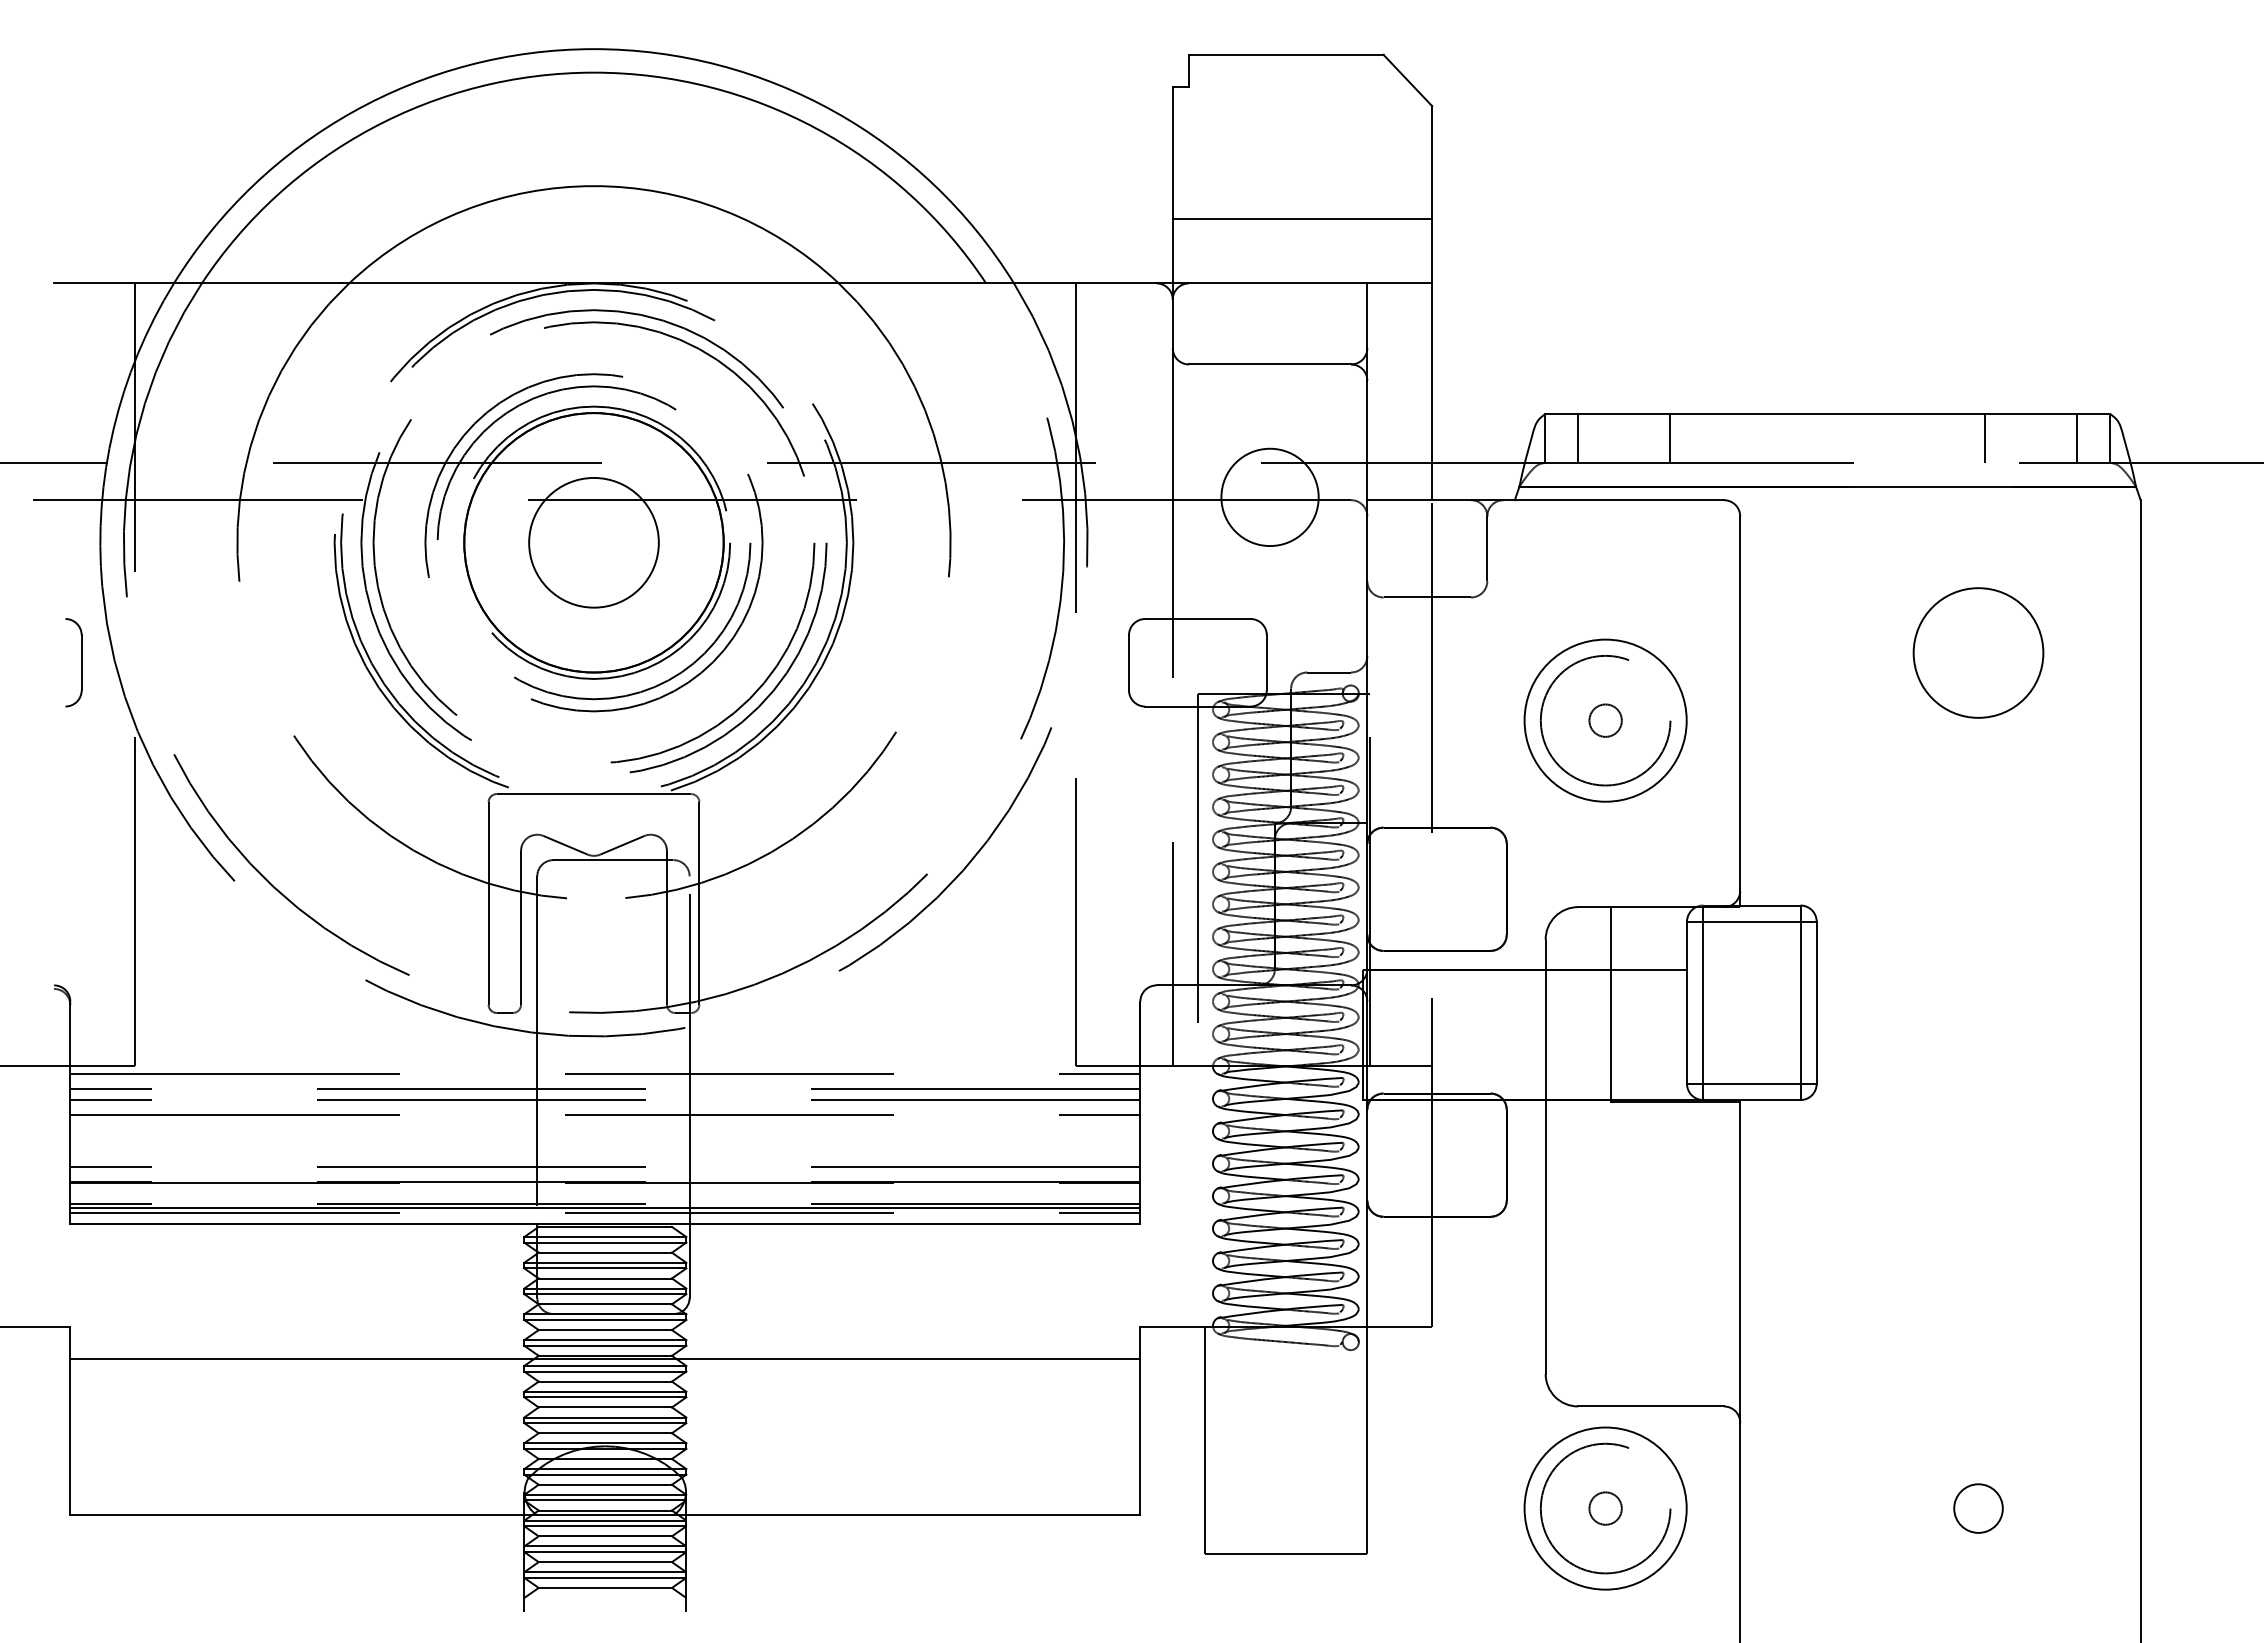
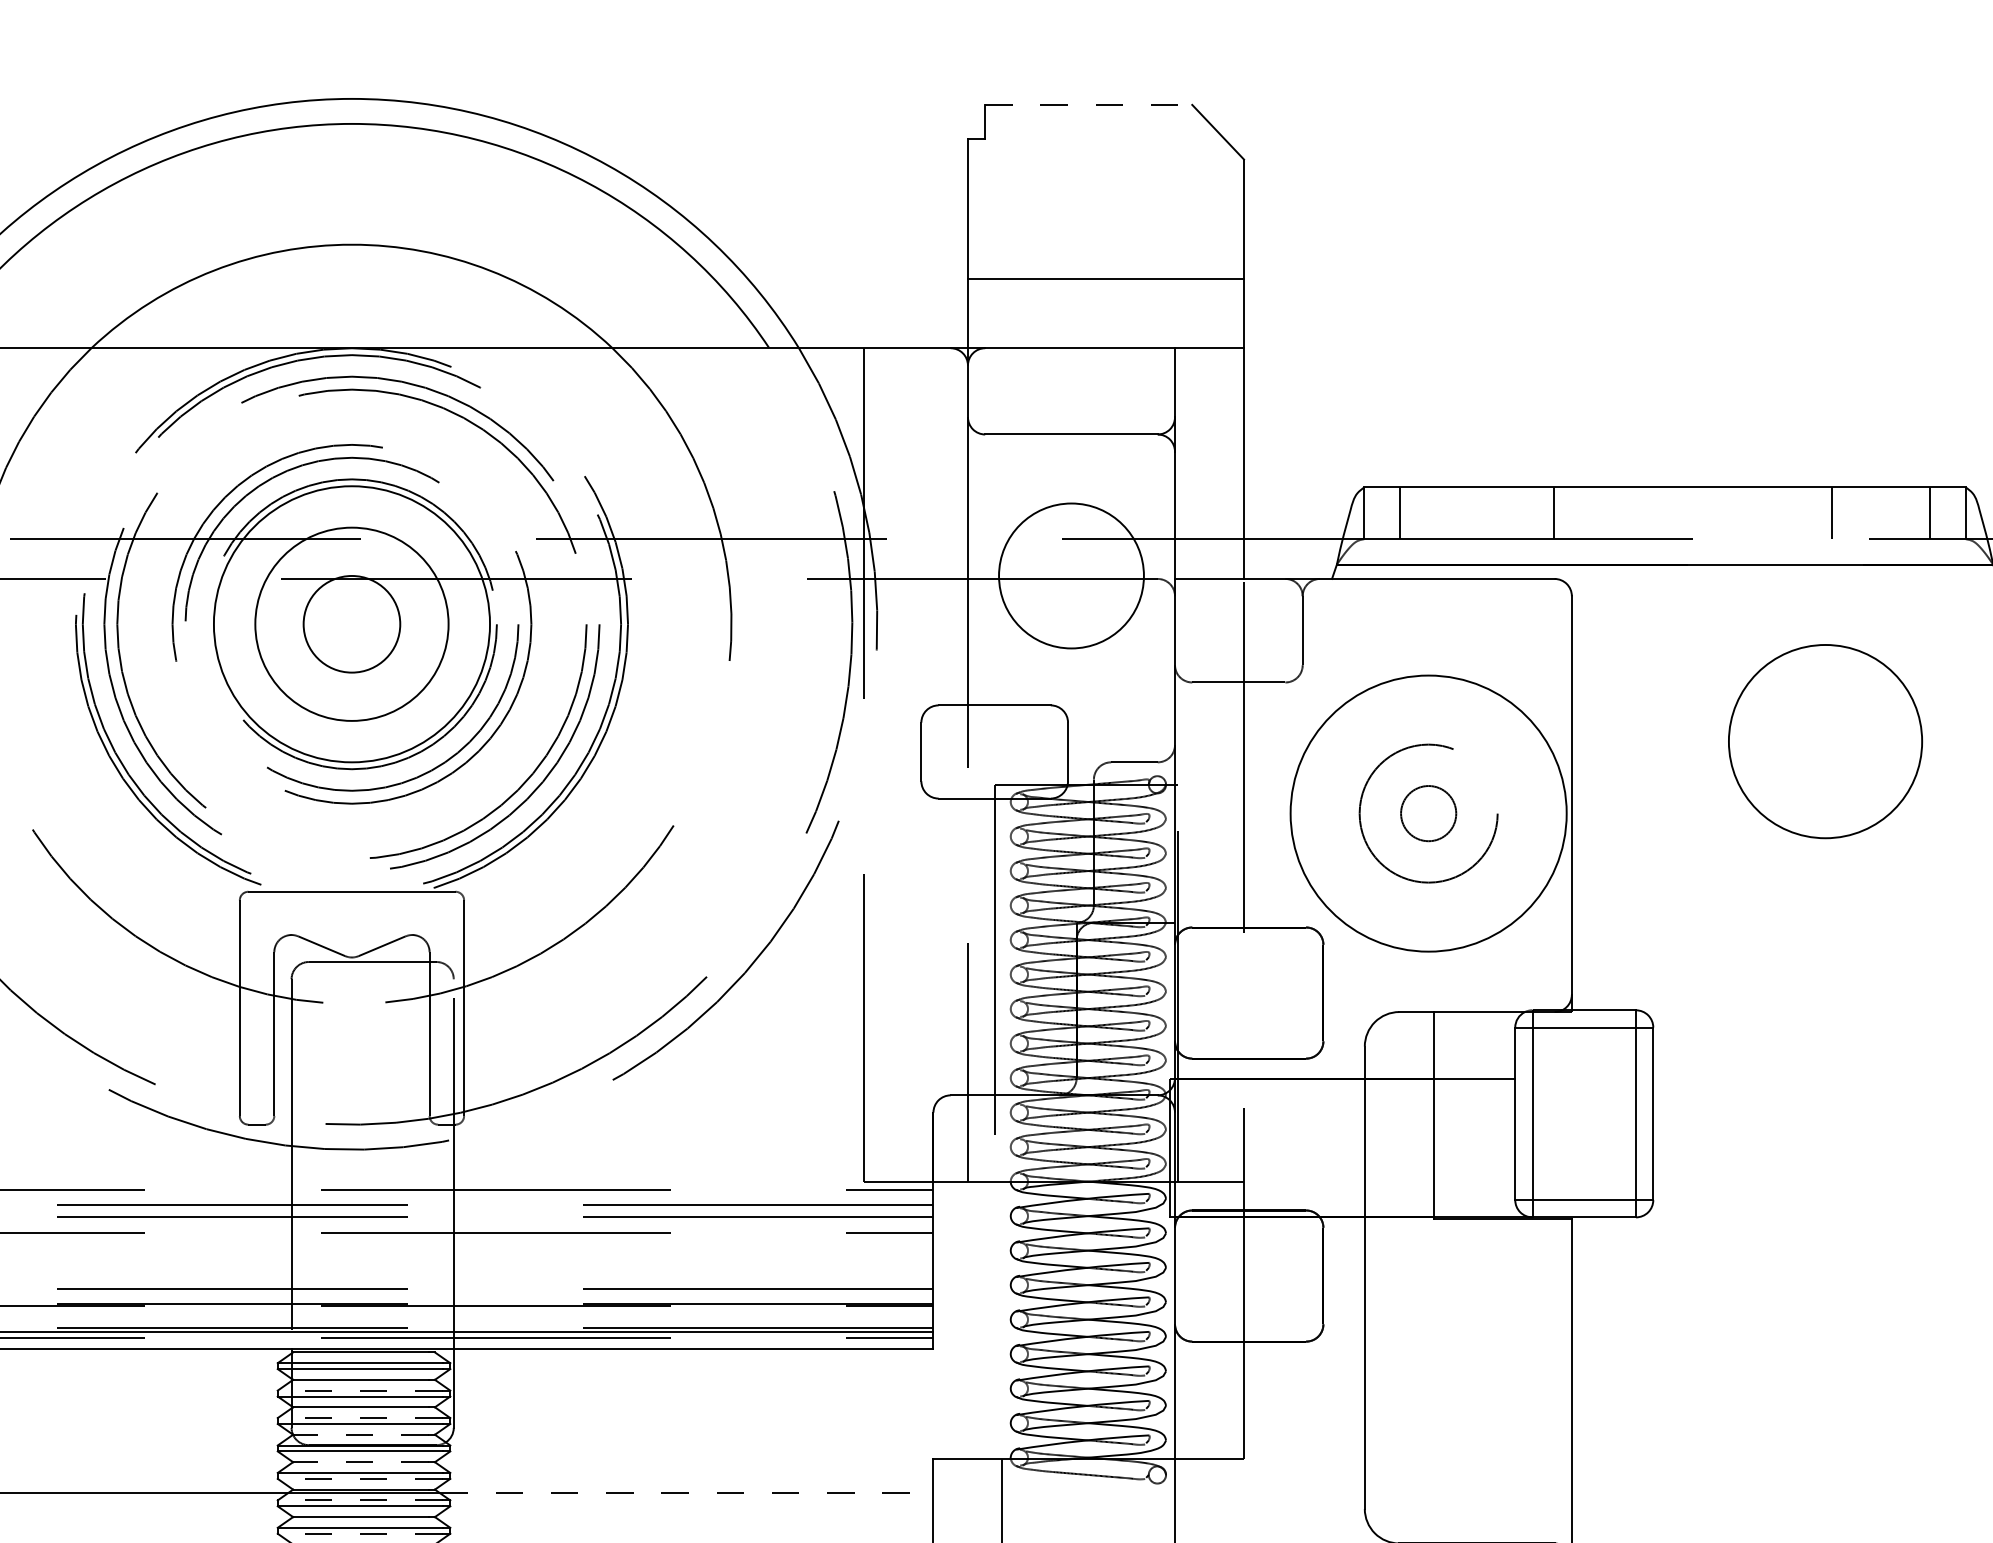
line: (1286, 54) -> (1088, 104), solid -> dashed
line: (1670, 438) -> (1554, 513), moved
circle: (1269, 497) -> (1070, 576), size x1.4
circle: (593, 542) -> (351, 623), size x0.7
circle: (593, 542) -> (351, 623), size x0.7
circle: (1978, 652) -> (1825, 741), size x1.4
circle: (1605, 720) -> (1428, 813), size x1.6
circle: (1605, 720) -> (1428, 813), size x1.6
line: (601, 1262) -> (359, 1390), solid -> dashed
line: (601, 1288) -> (359, 1417), solid -> dashed
line: (602, 1304) -> (361, 1434), solid -> dashed
line: (602, 1330) -> (361, 1462), solid -> dashed
line: (601, 1345) -> (359, 1478), solid -> dashed
line: (908, 1359) -> (686, 1493), solid -> dashed
line: (601, 1365) -> (359, 1499), solid -> dashed
line: (601, 1397) -> (359, 1533), solid -> dashed

